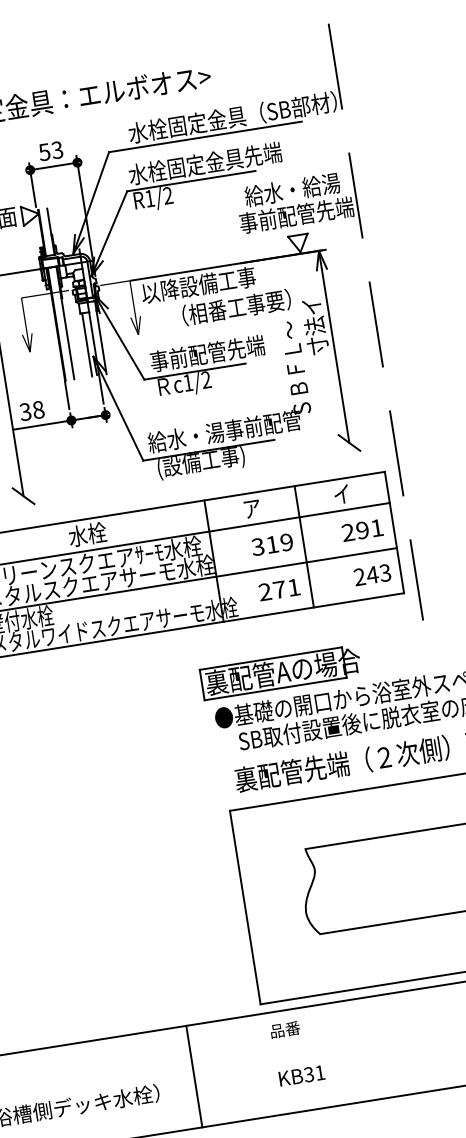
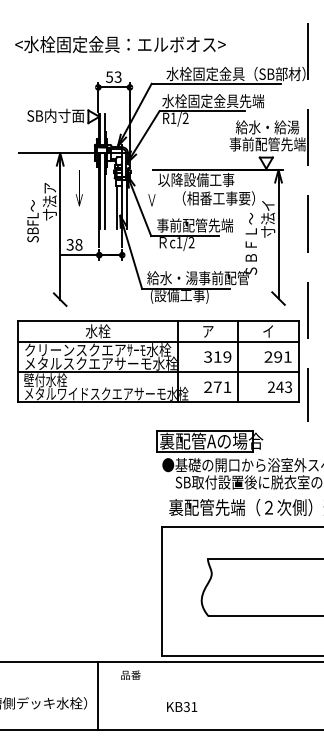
text: (284, 1028) -> (130, 674), moved
line: (194, 1076) -> (97, 696), moved

